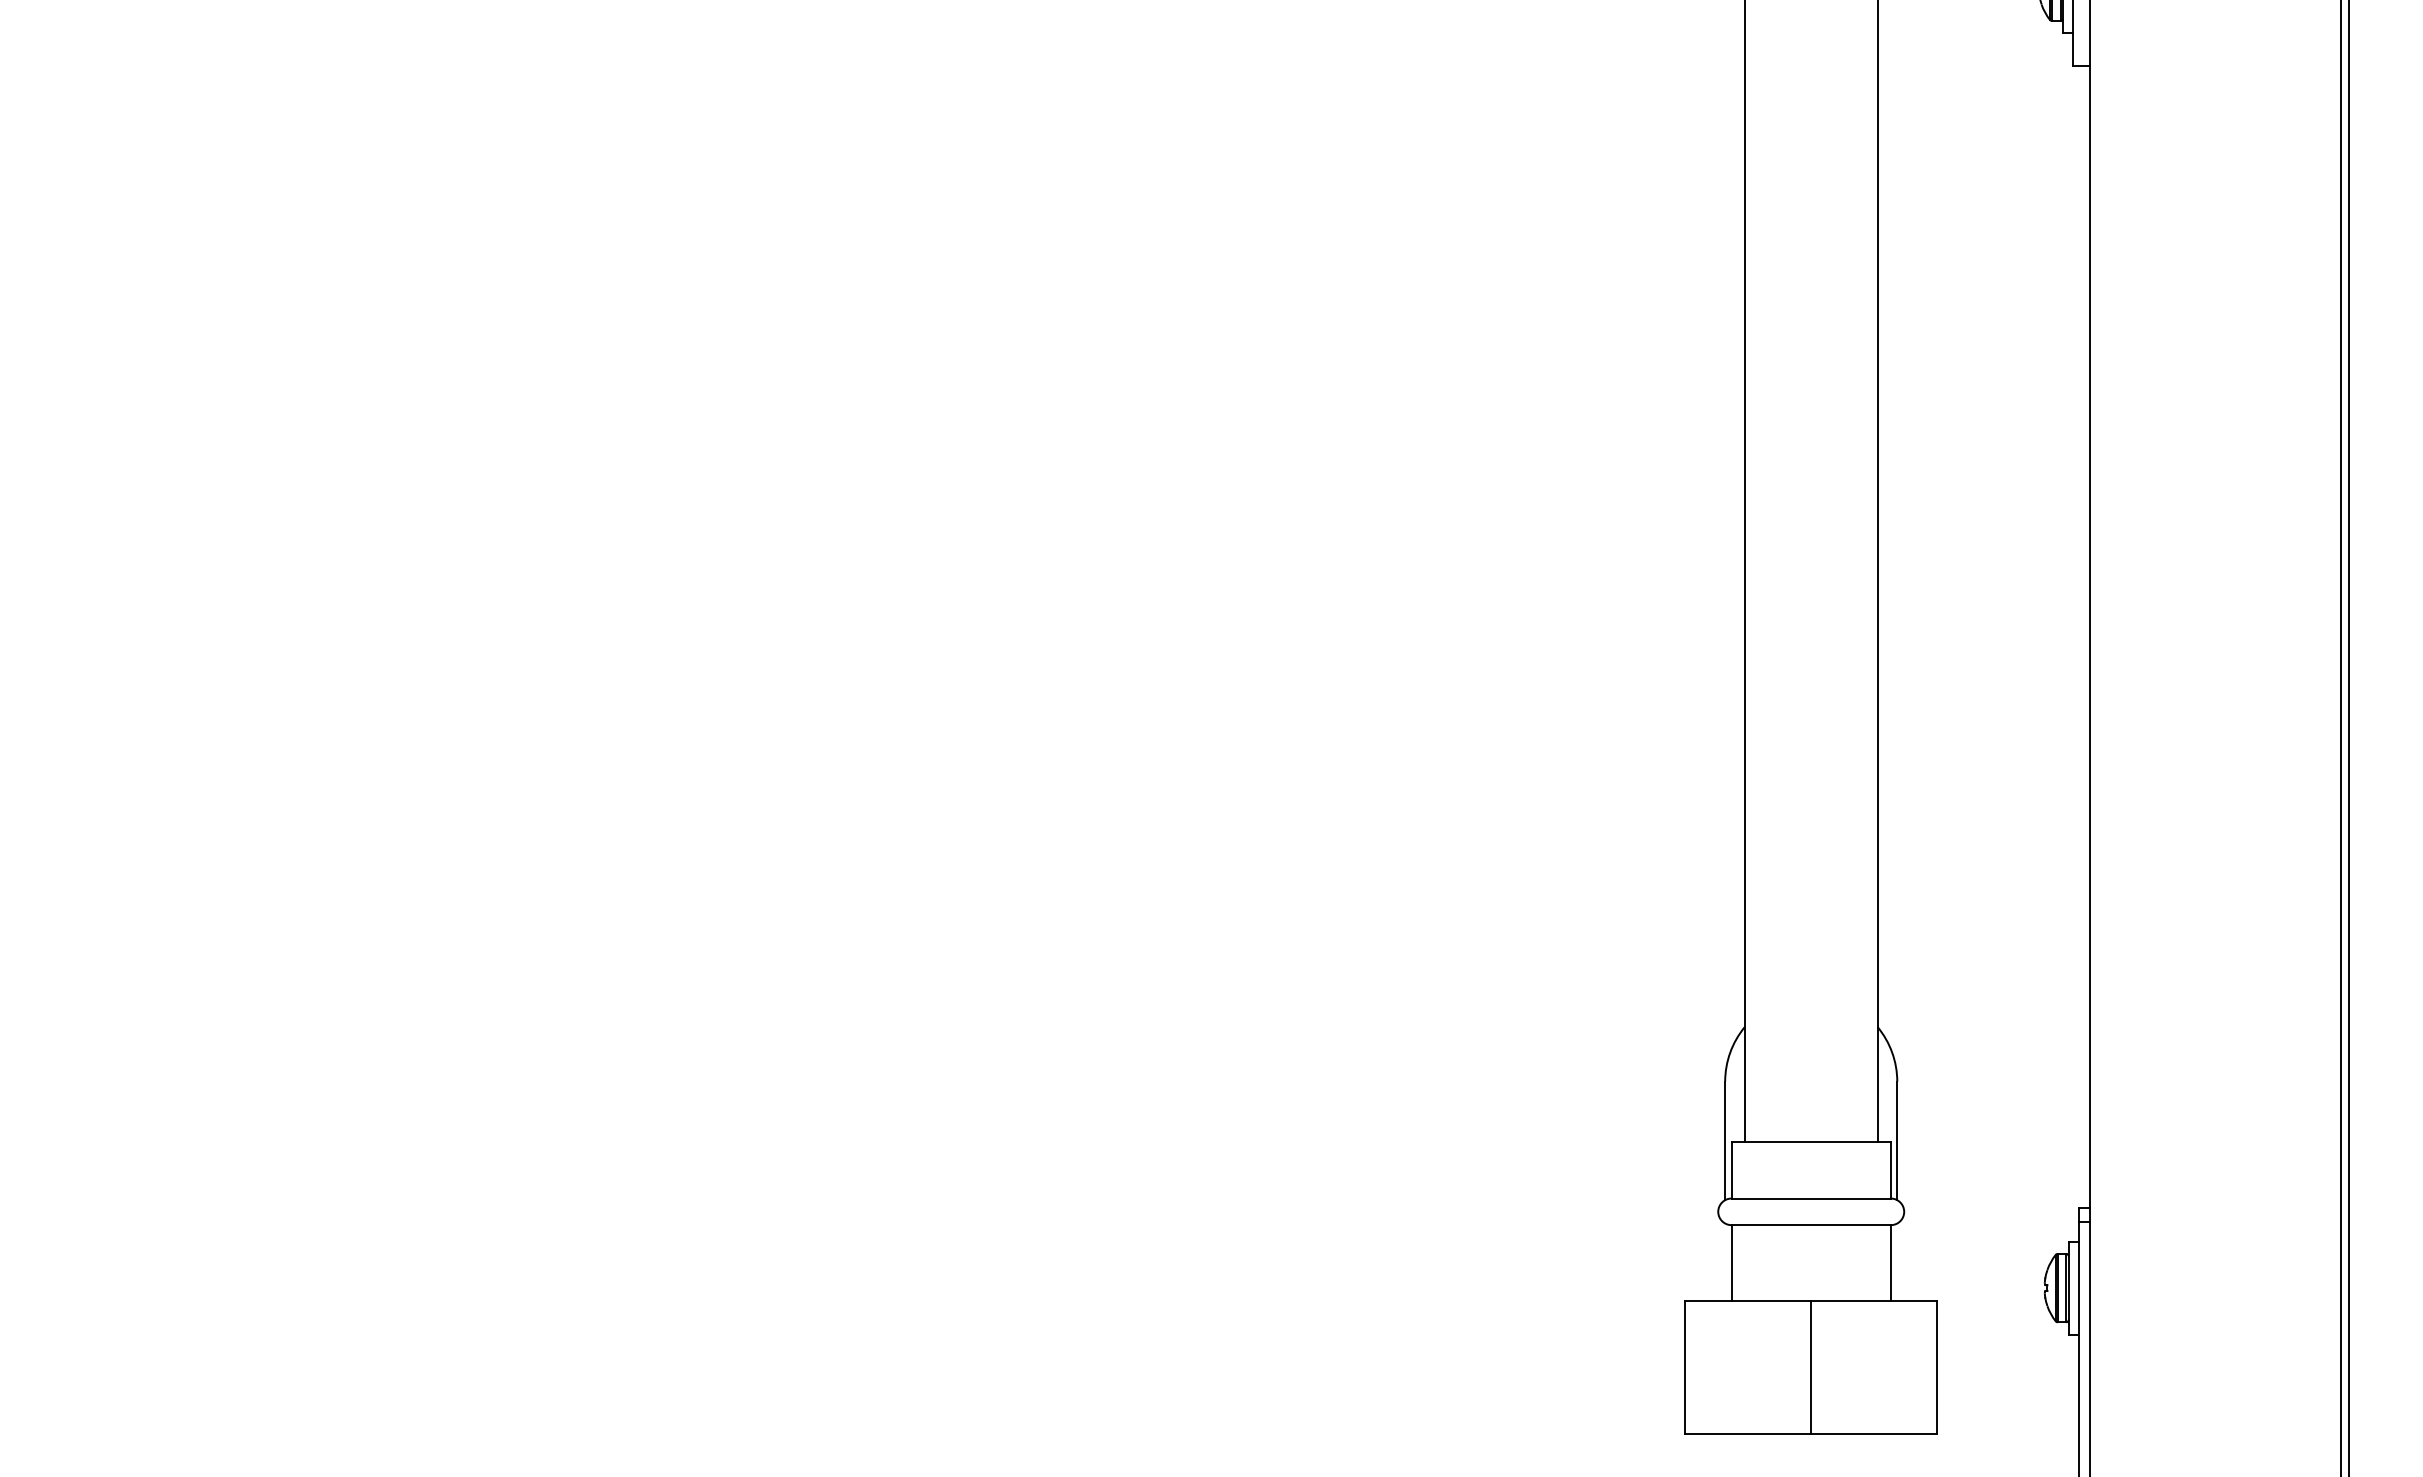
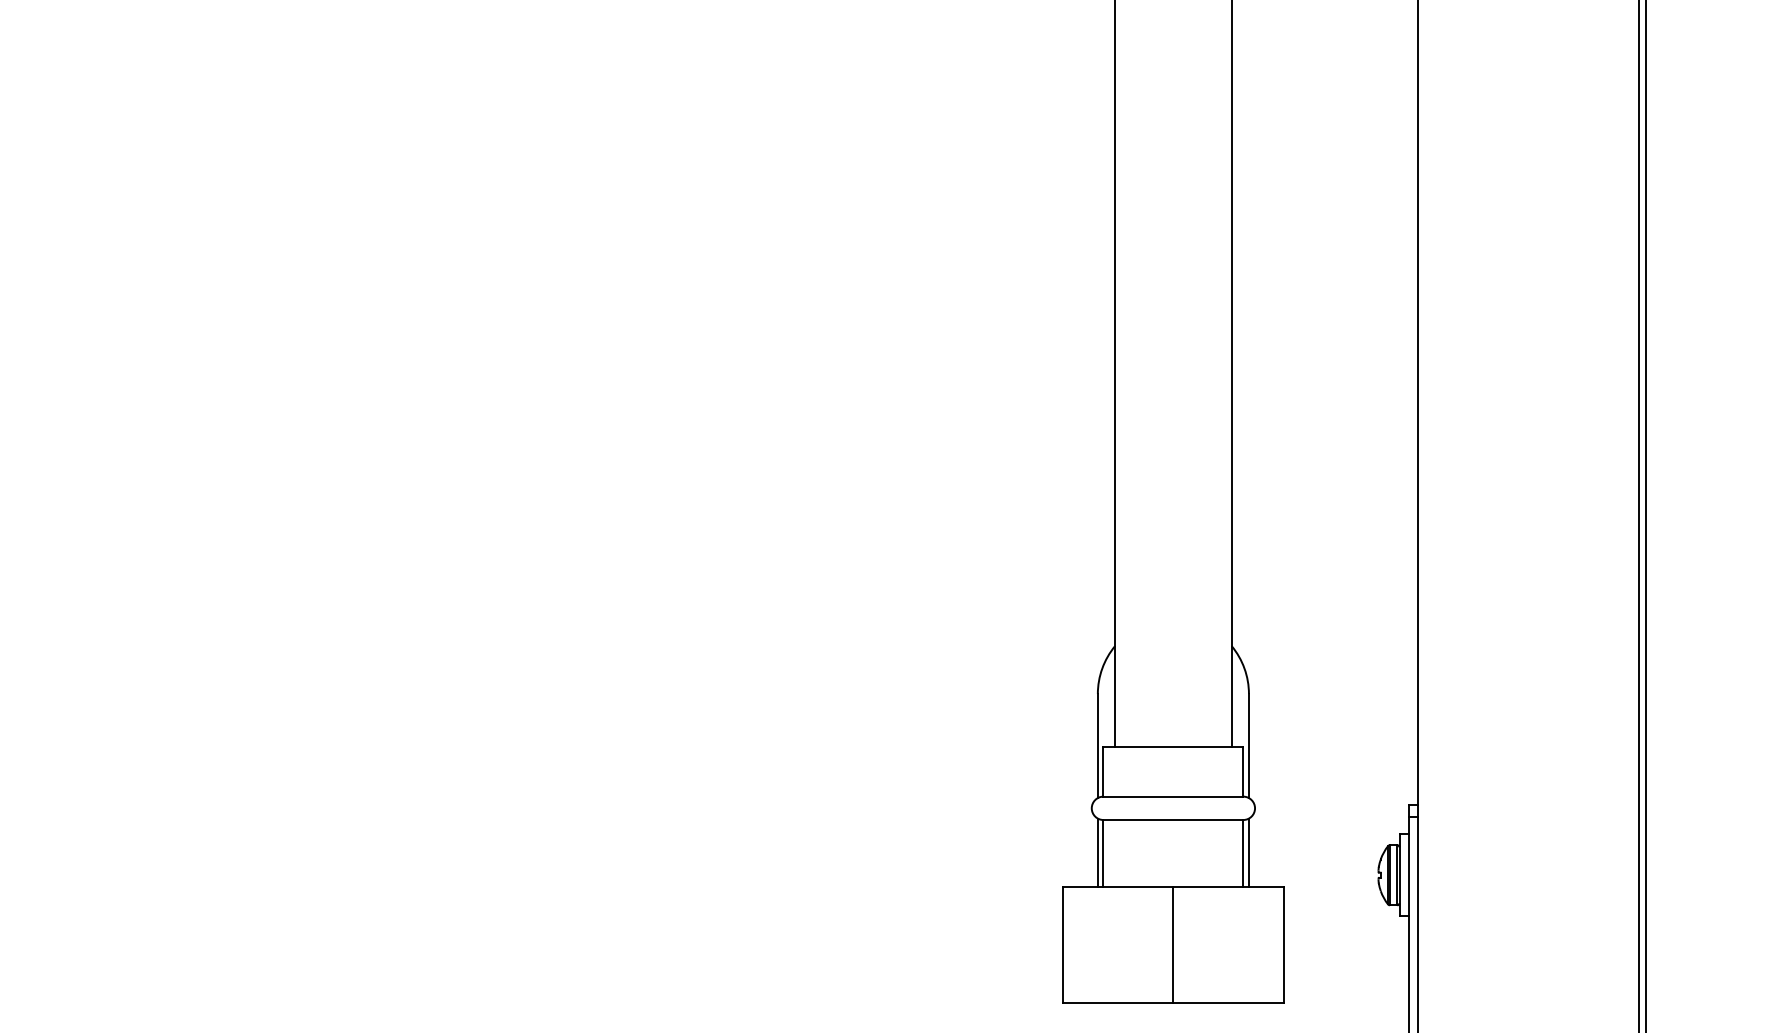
line: (1725, 1262) -> (1098, 852), added
line: (1897, 1262) -> (1249, 852), added

